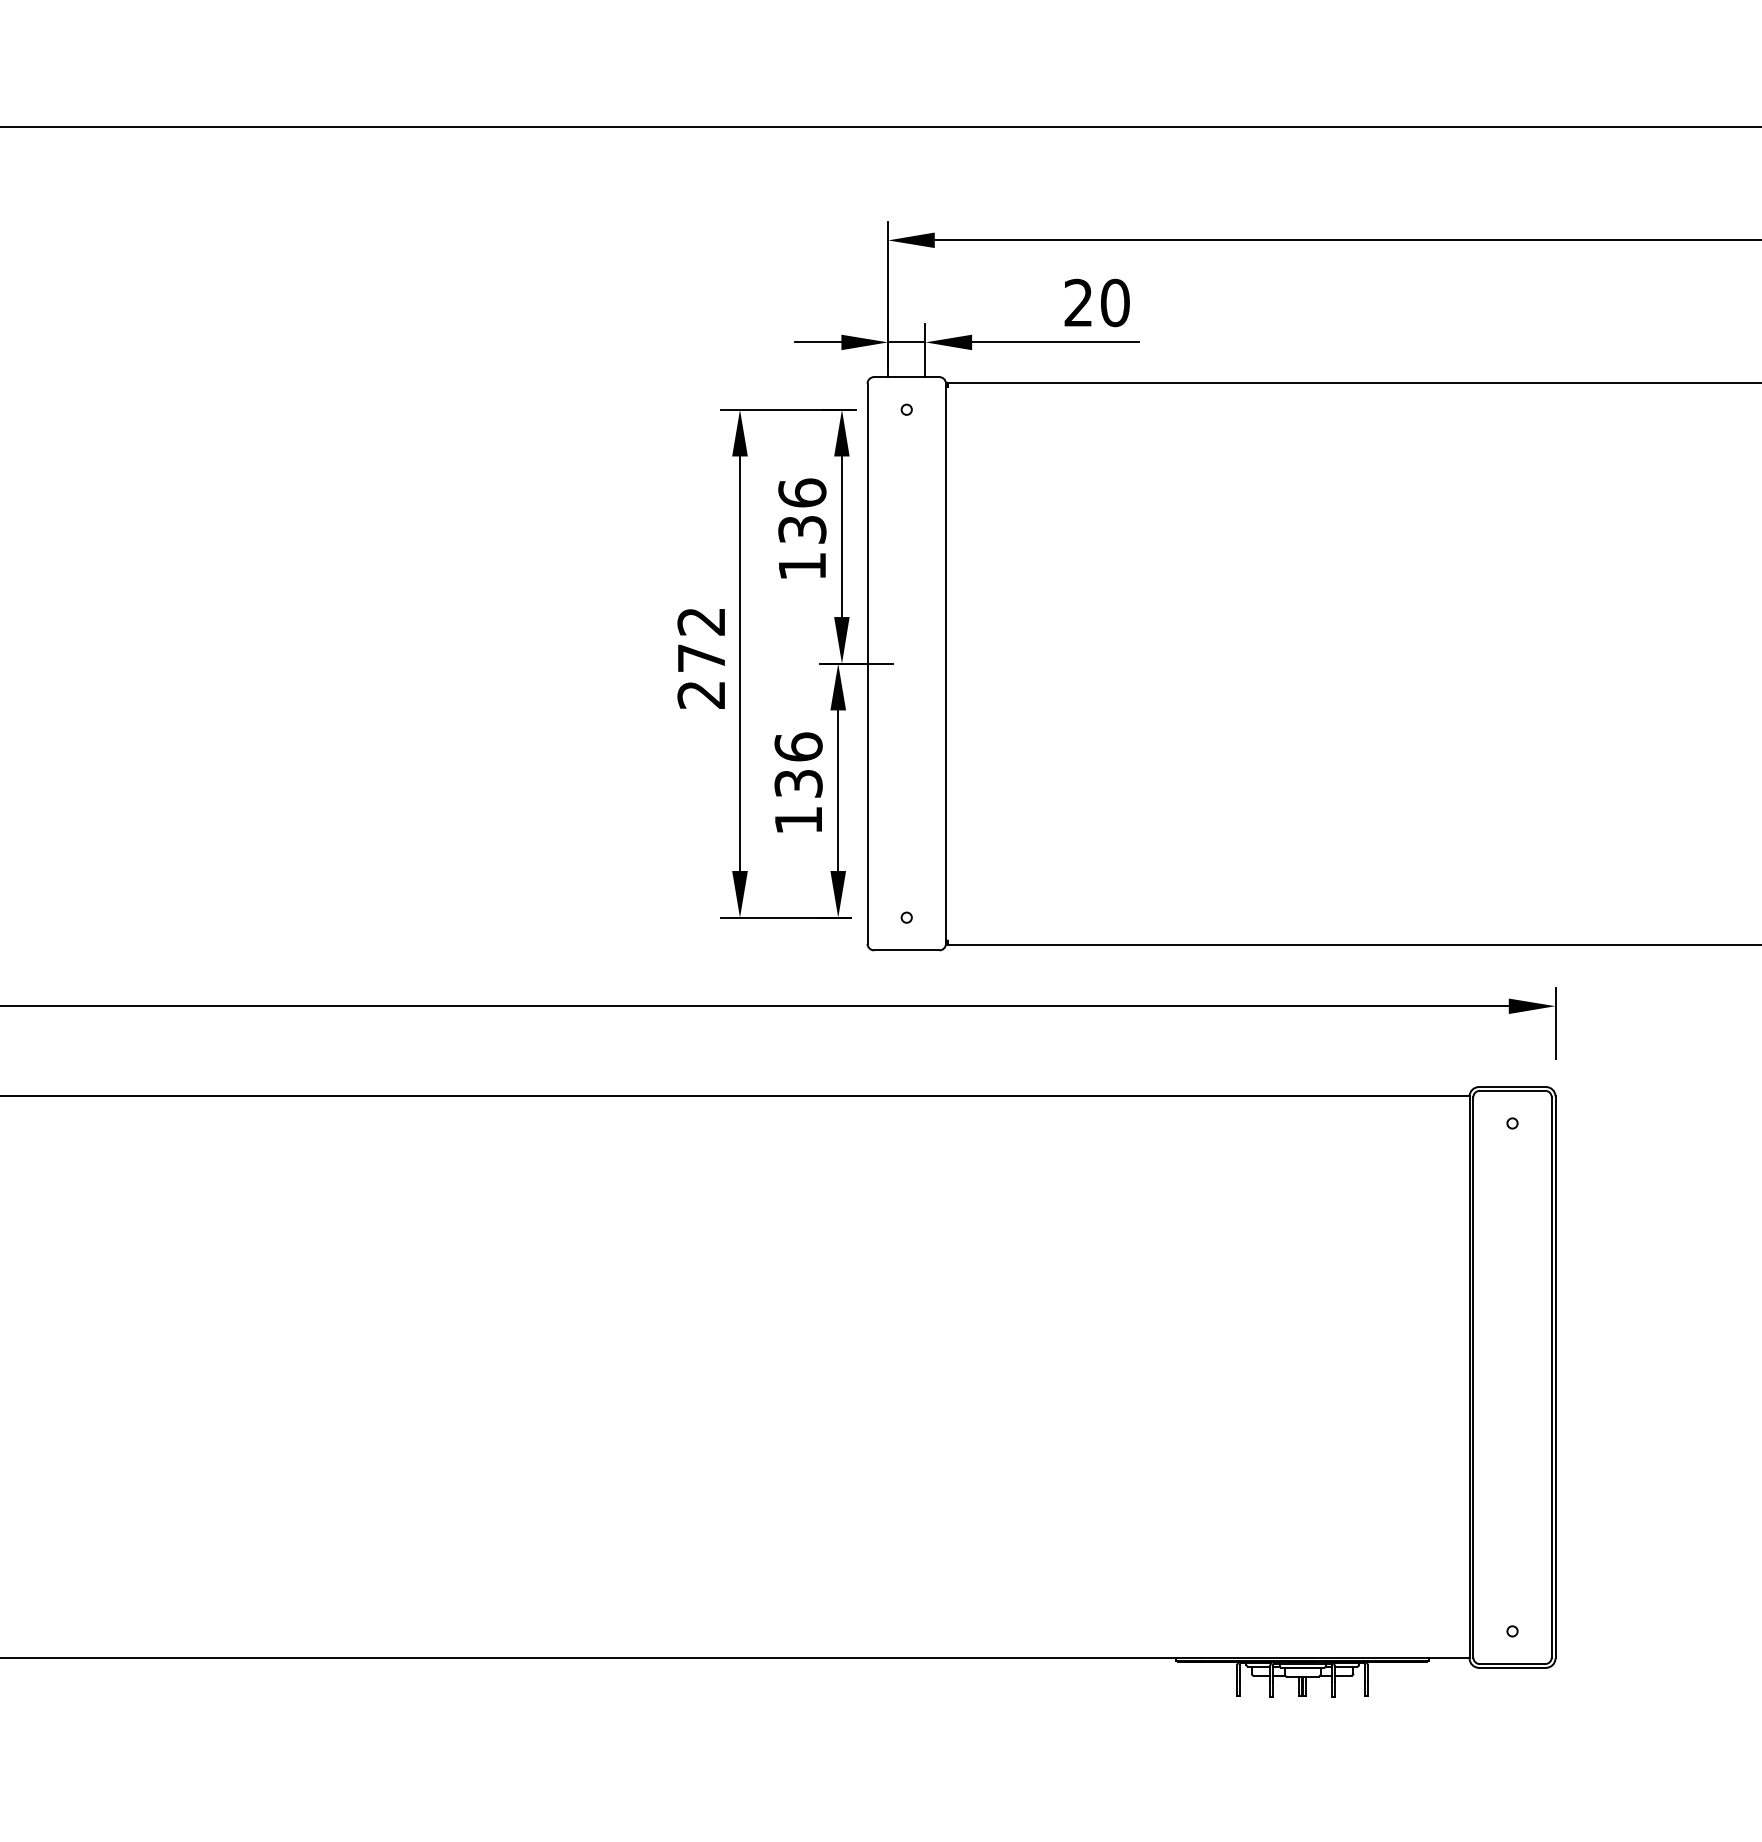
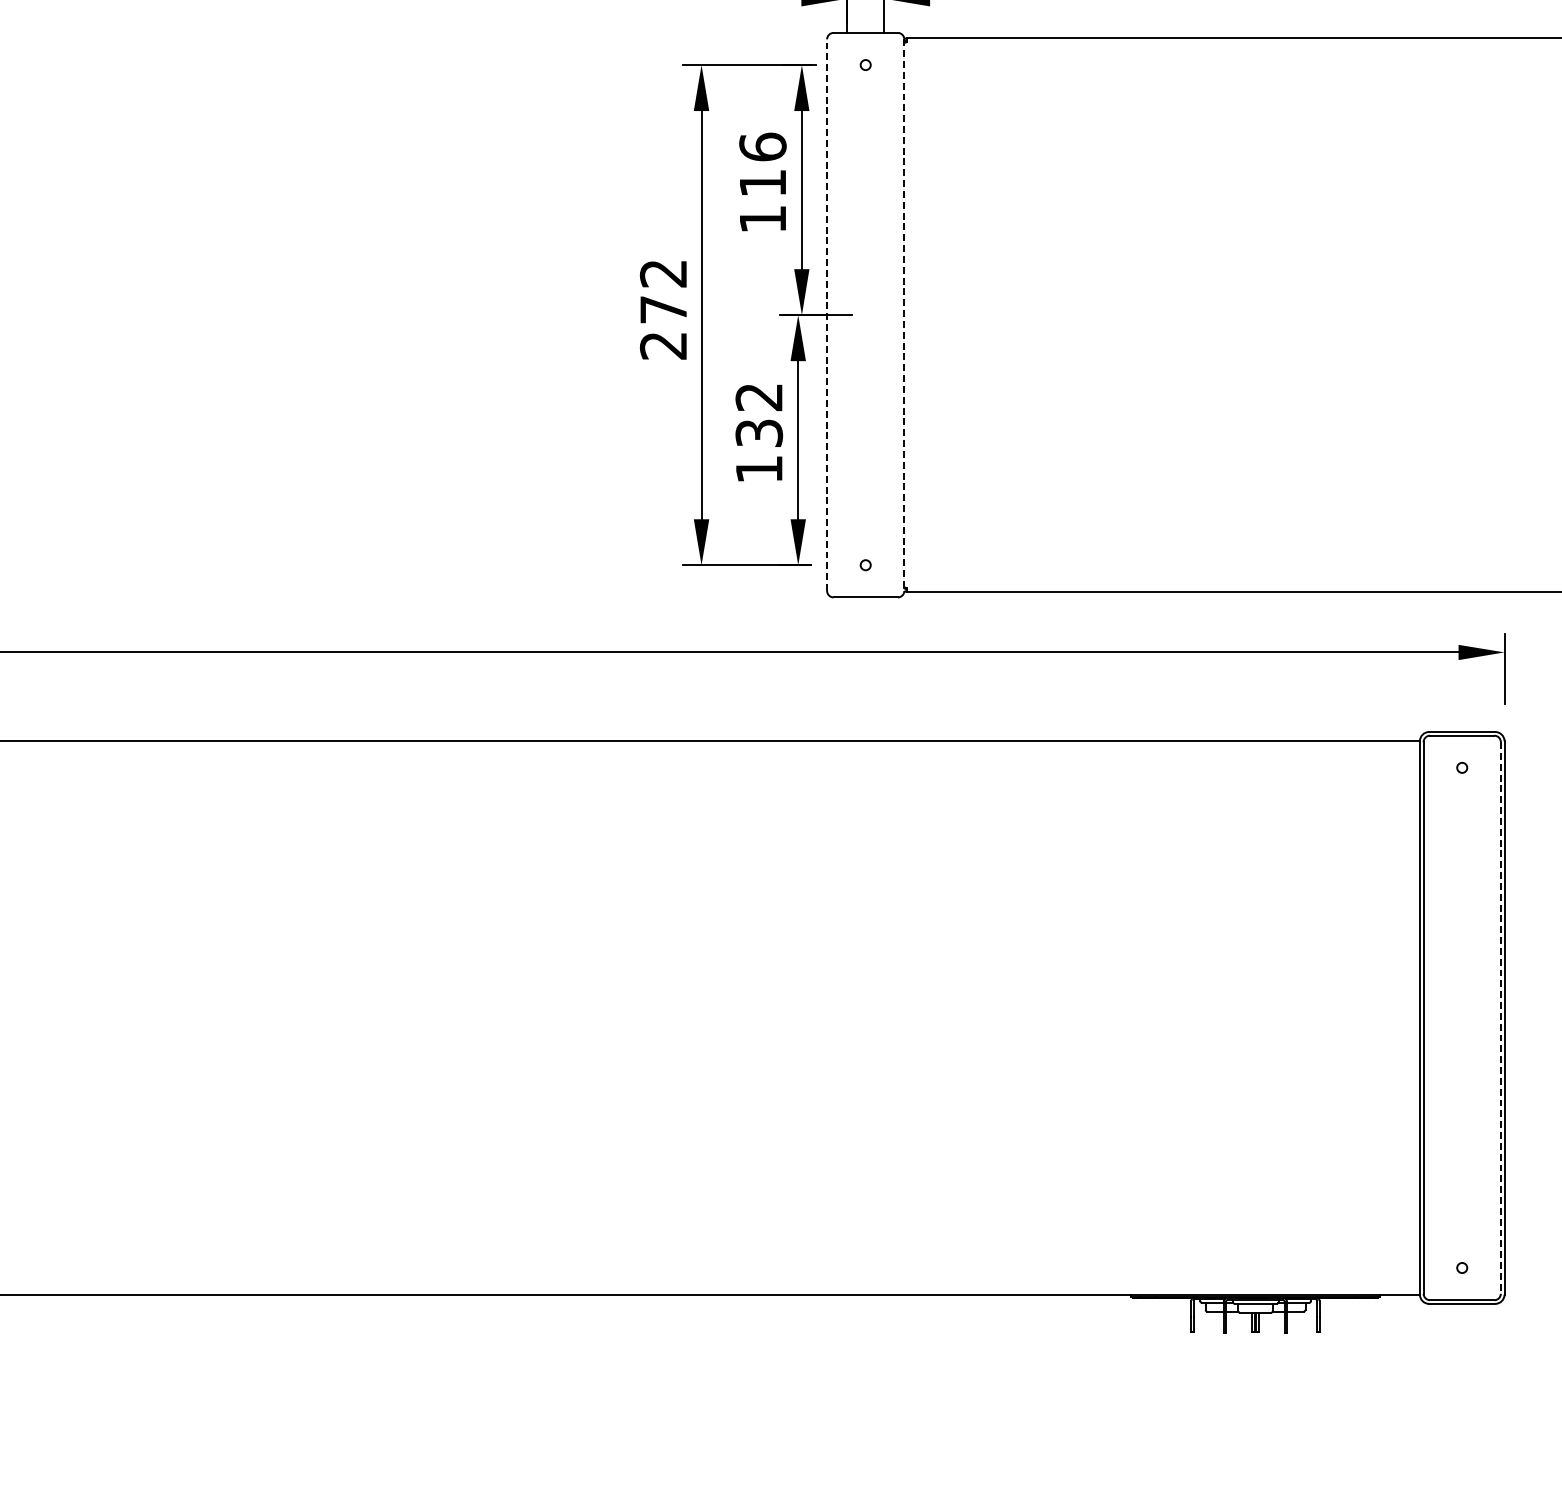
text: (802, 529) -> (763, 182), 136 -> 116
line: (867, 663) -> (827, 314), solid -> dashed
line: (945, 664) -> (903, 315), solid -> dashed
text: (798, 746) -> (759, 396), 136 -> 132
line: (1551, 1377) -> (1500, 1018), solid -> dashed

